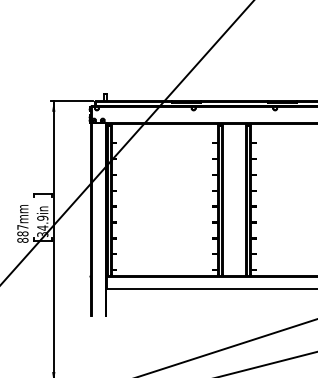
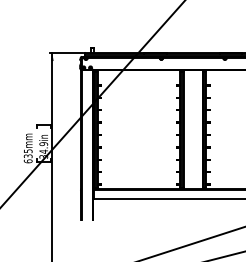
text: (22, 233) -> (27, 155), 887mm -> 635mm

